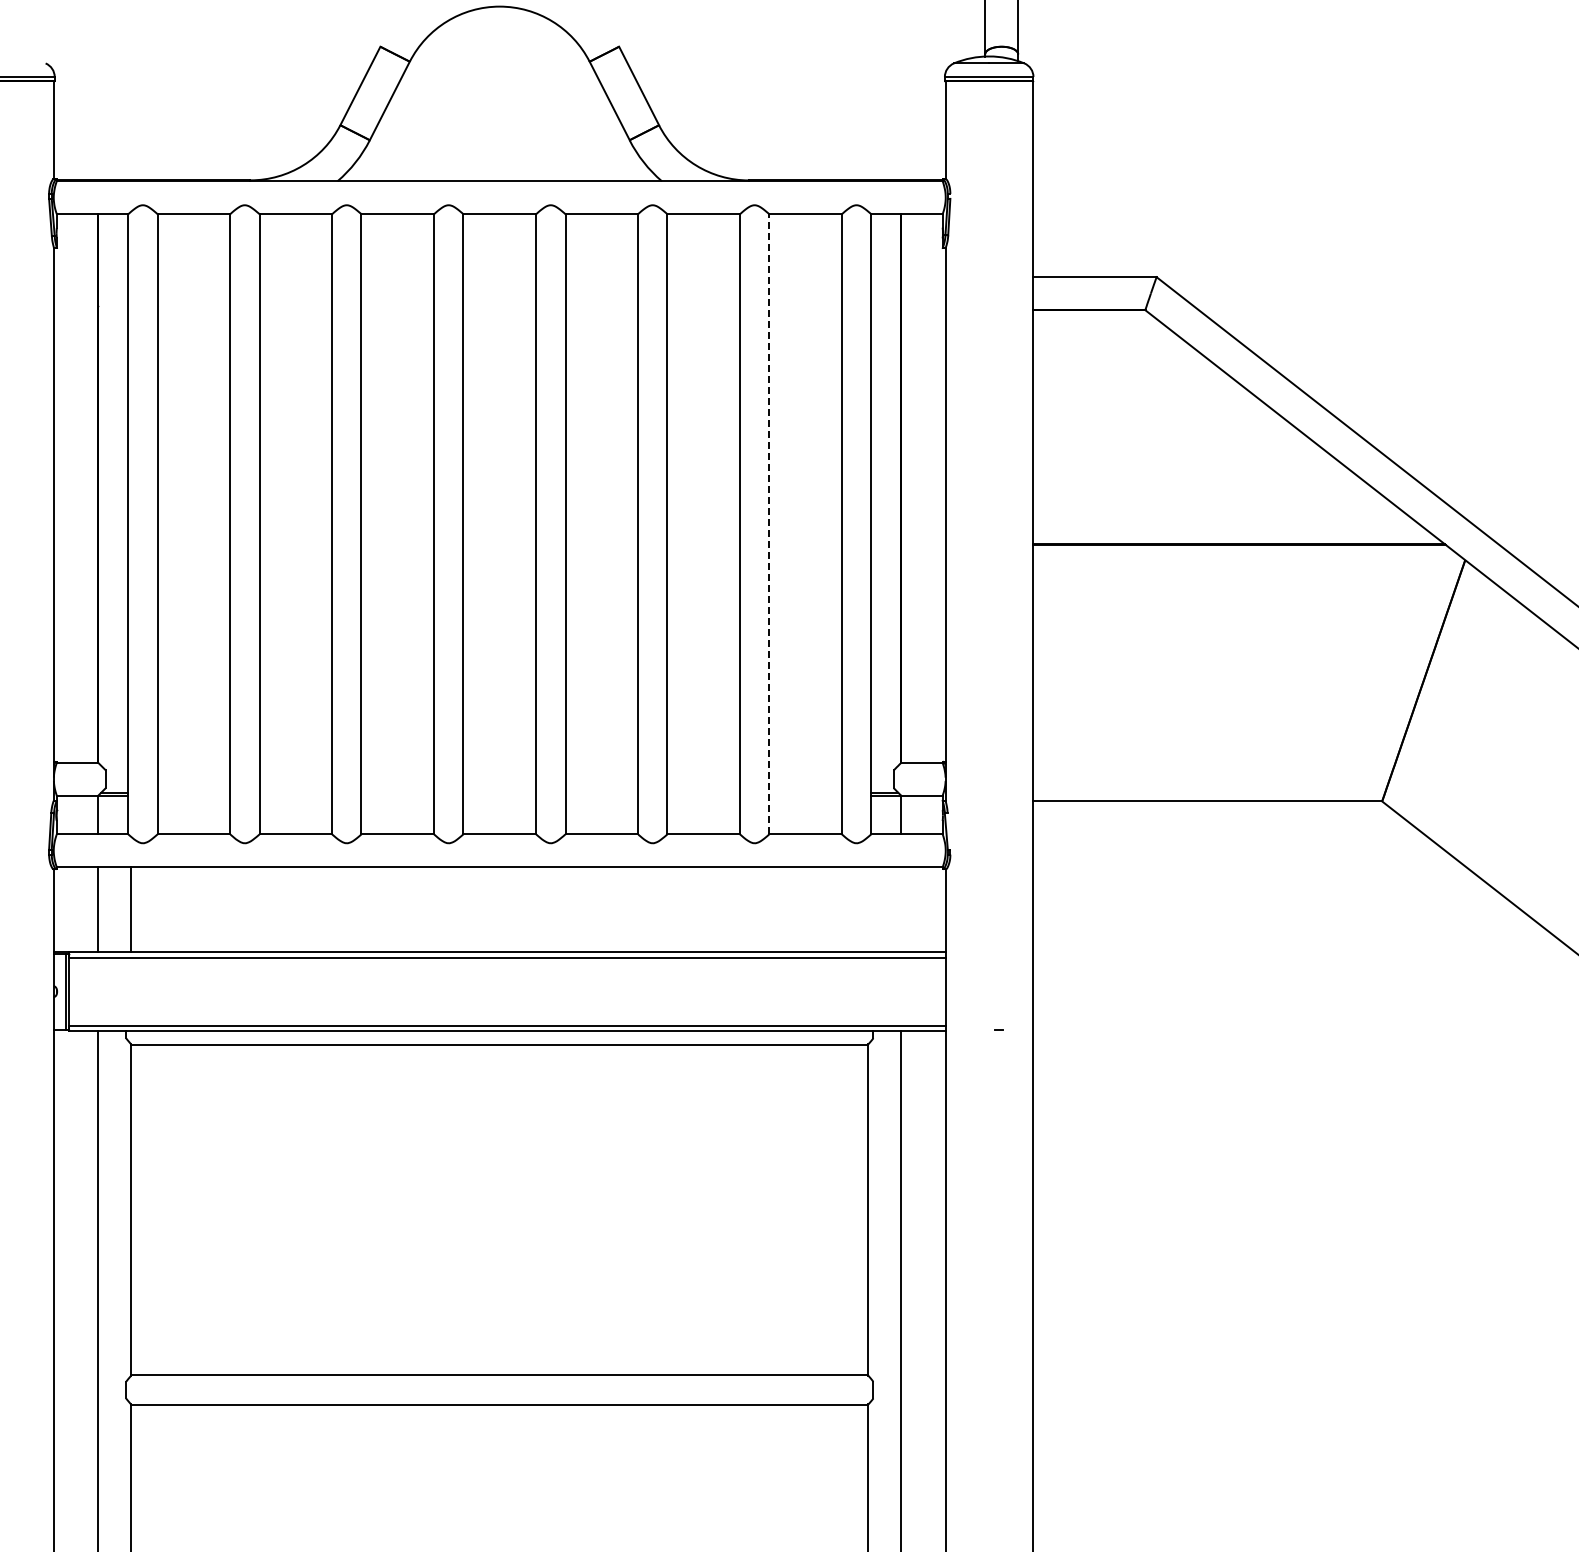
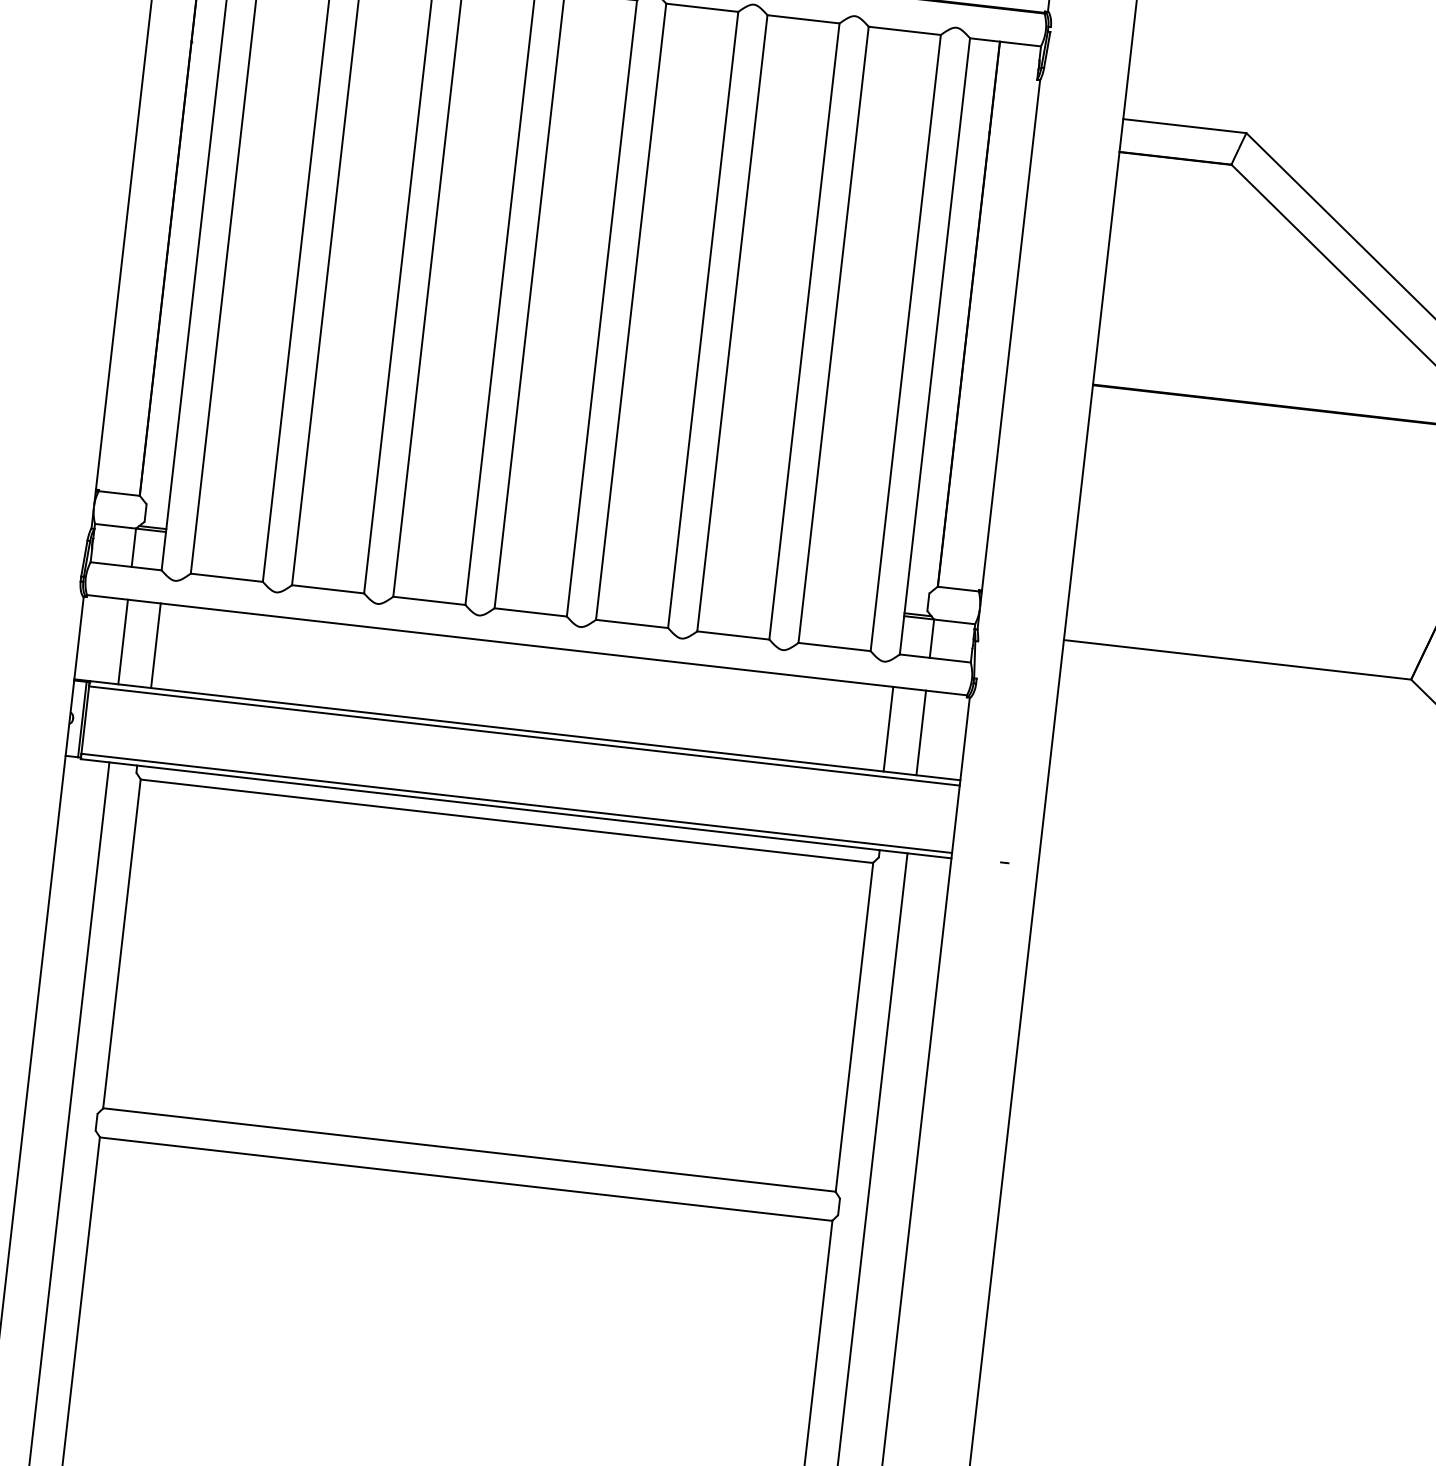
line: (769, 523) -> (833, 334), dashed -> solid
line: (868, 909) -> (888, 728), added
line: (901, 909) -> (921, 732), added

